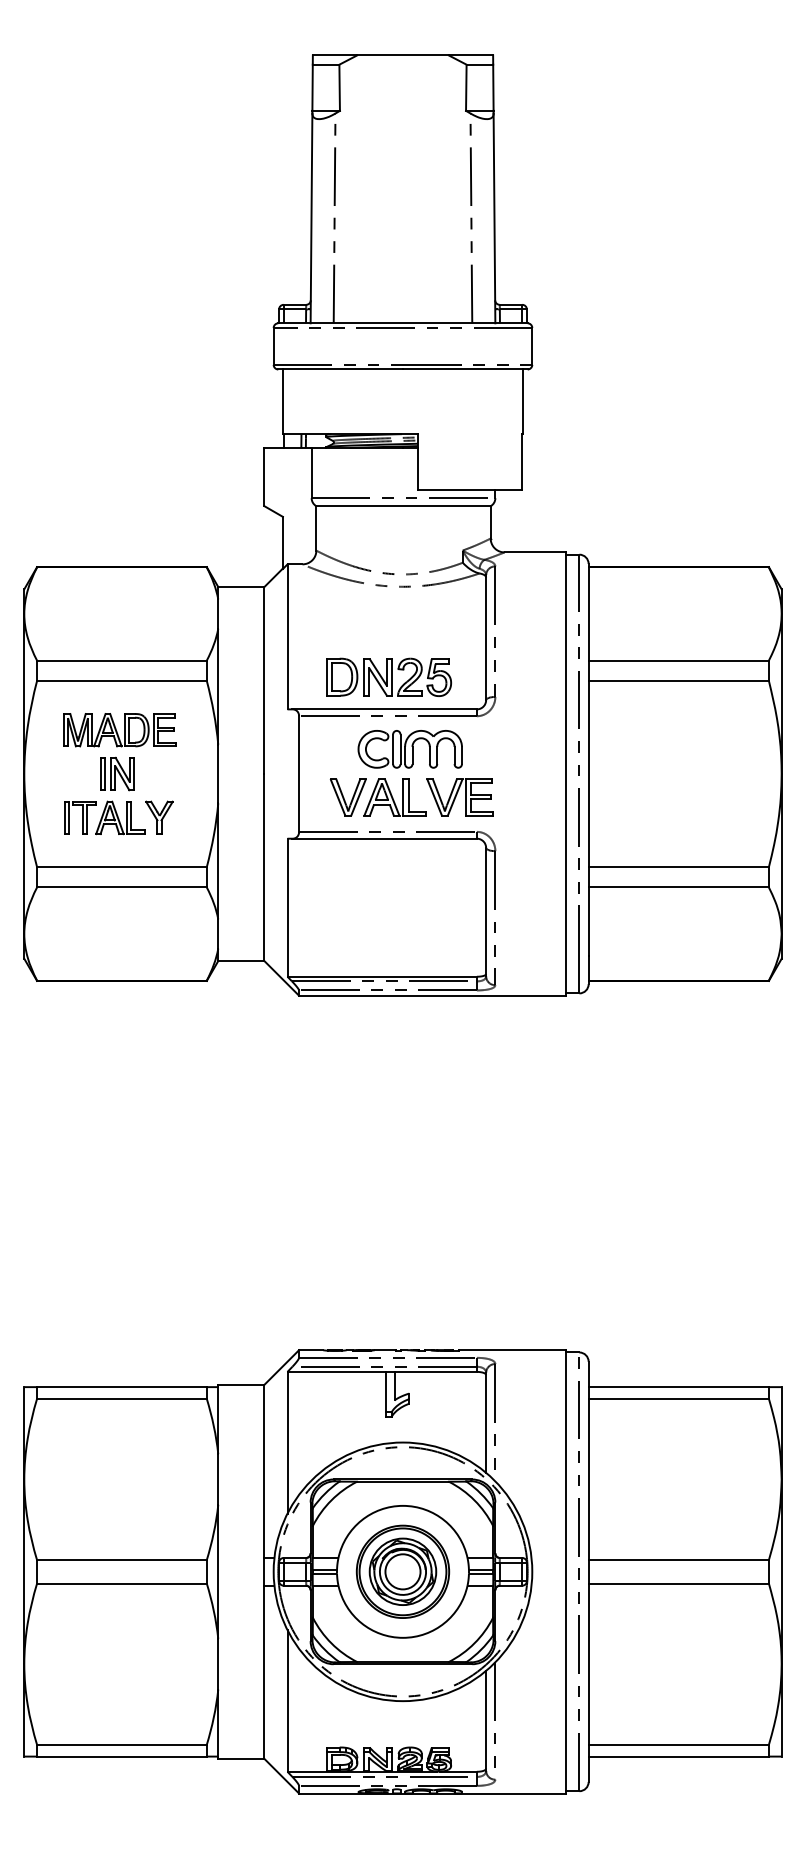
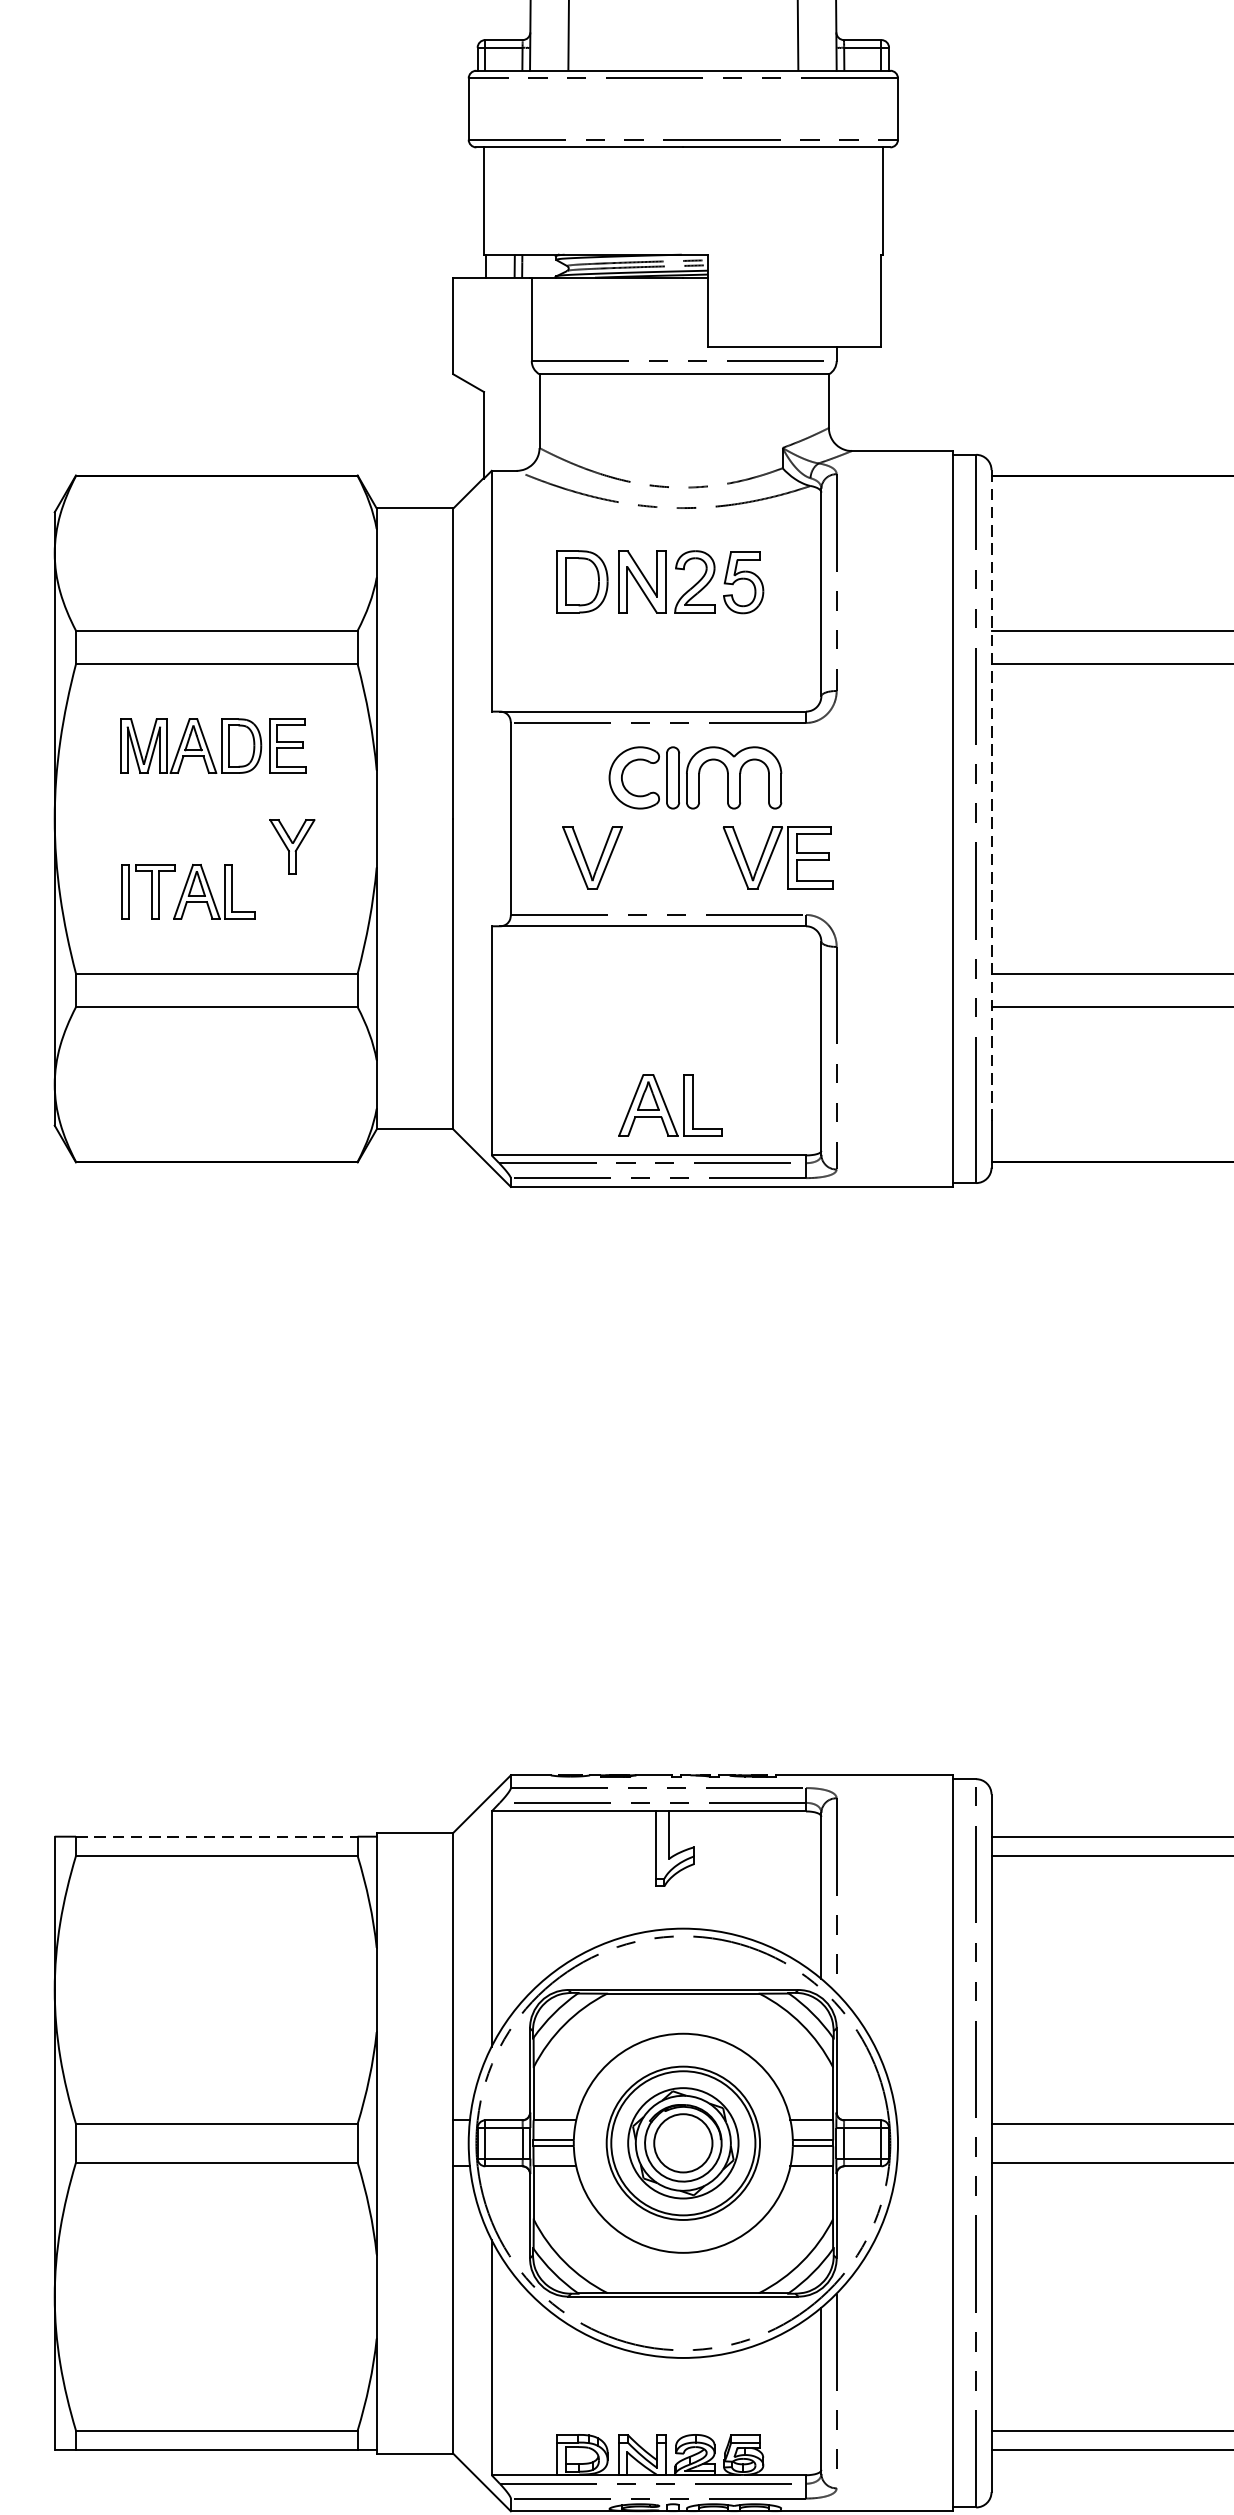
part: (388, 676) -> (659, 580), moved
line: (588, 759) -> (991, 794), solid -> dashed
part: (117, 773) -> (209, 818), removed
part: (394, 797) -> (669, 1105), moved
part: (159, 817) -> (292, 846), moved
line: (121, 1387) -> (216, 1837), solid -> dashed

